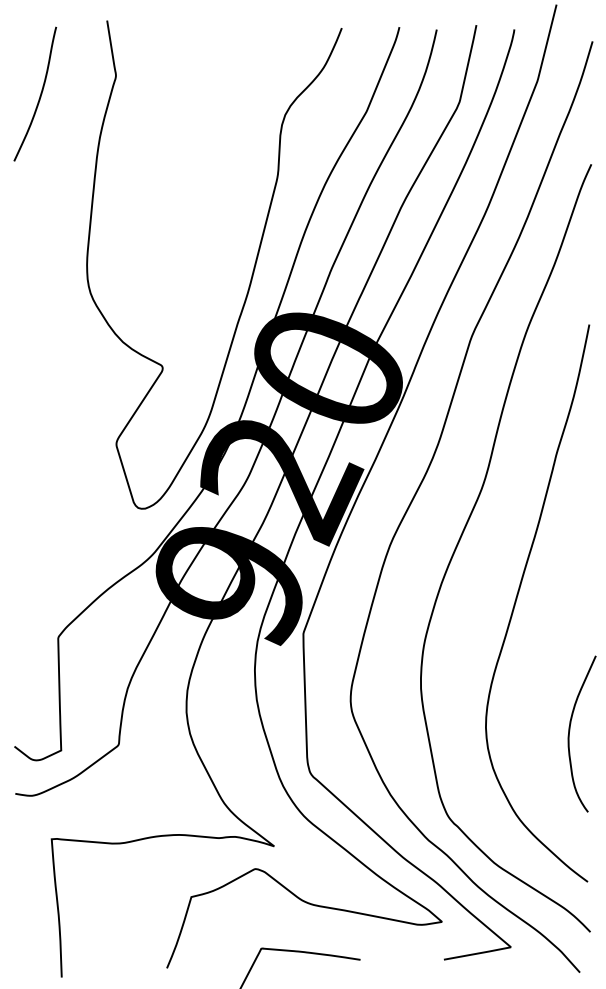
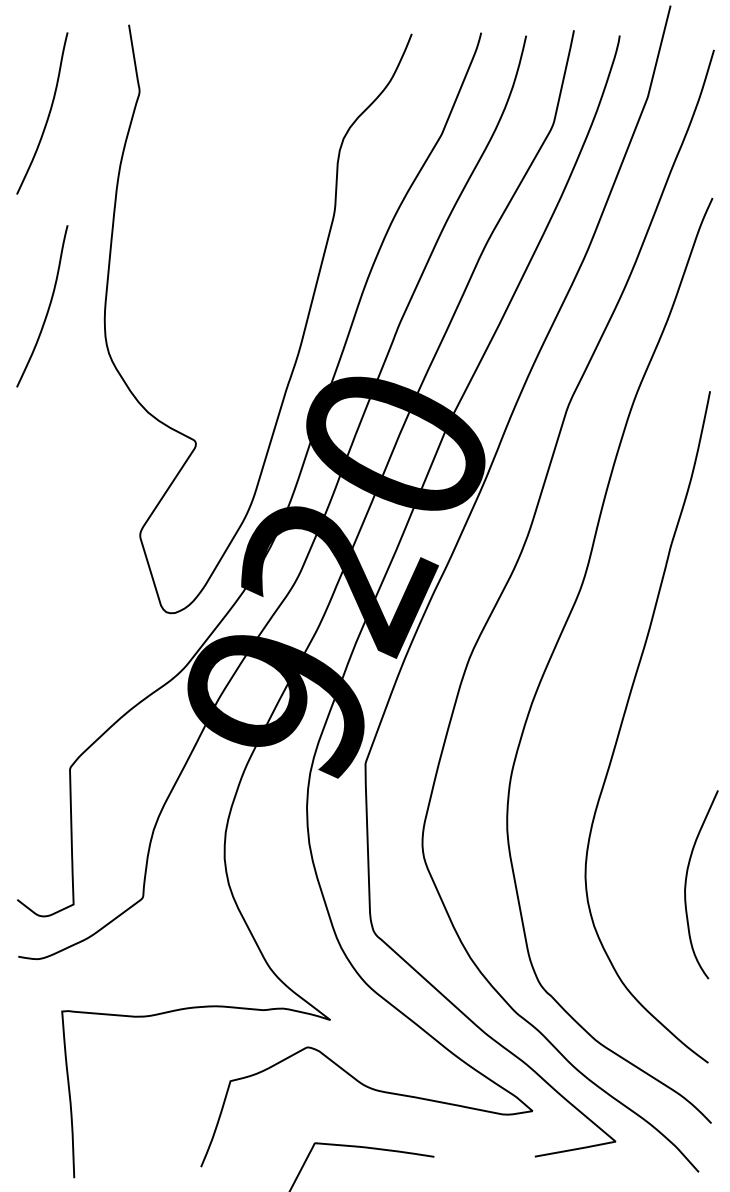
curve: (39, 255) -> (47, 307), added

